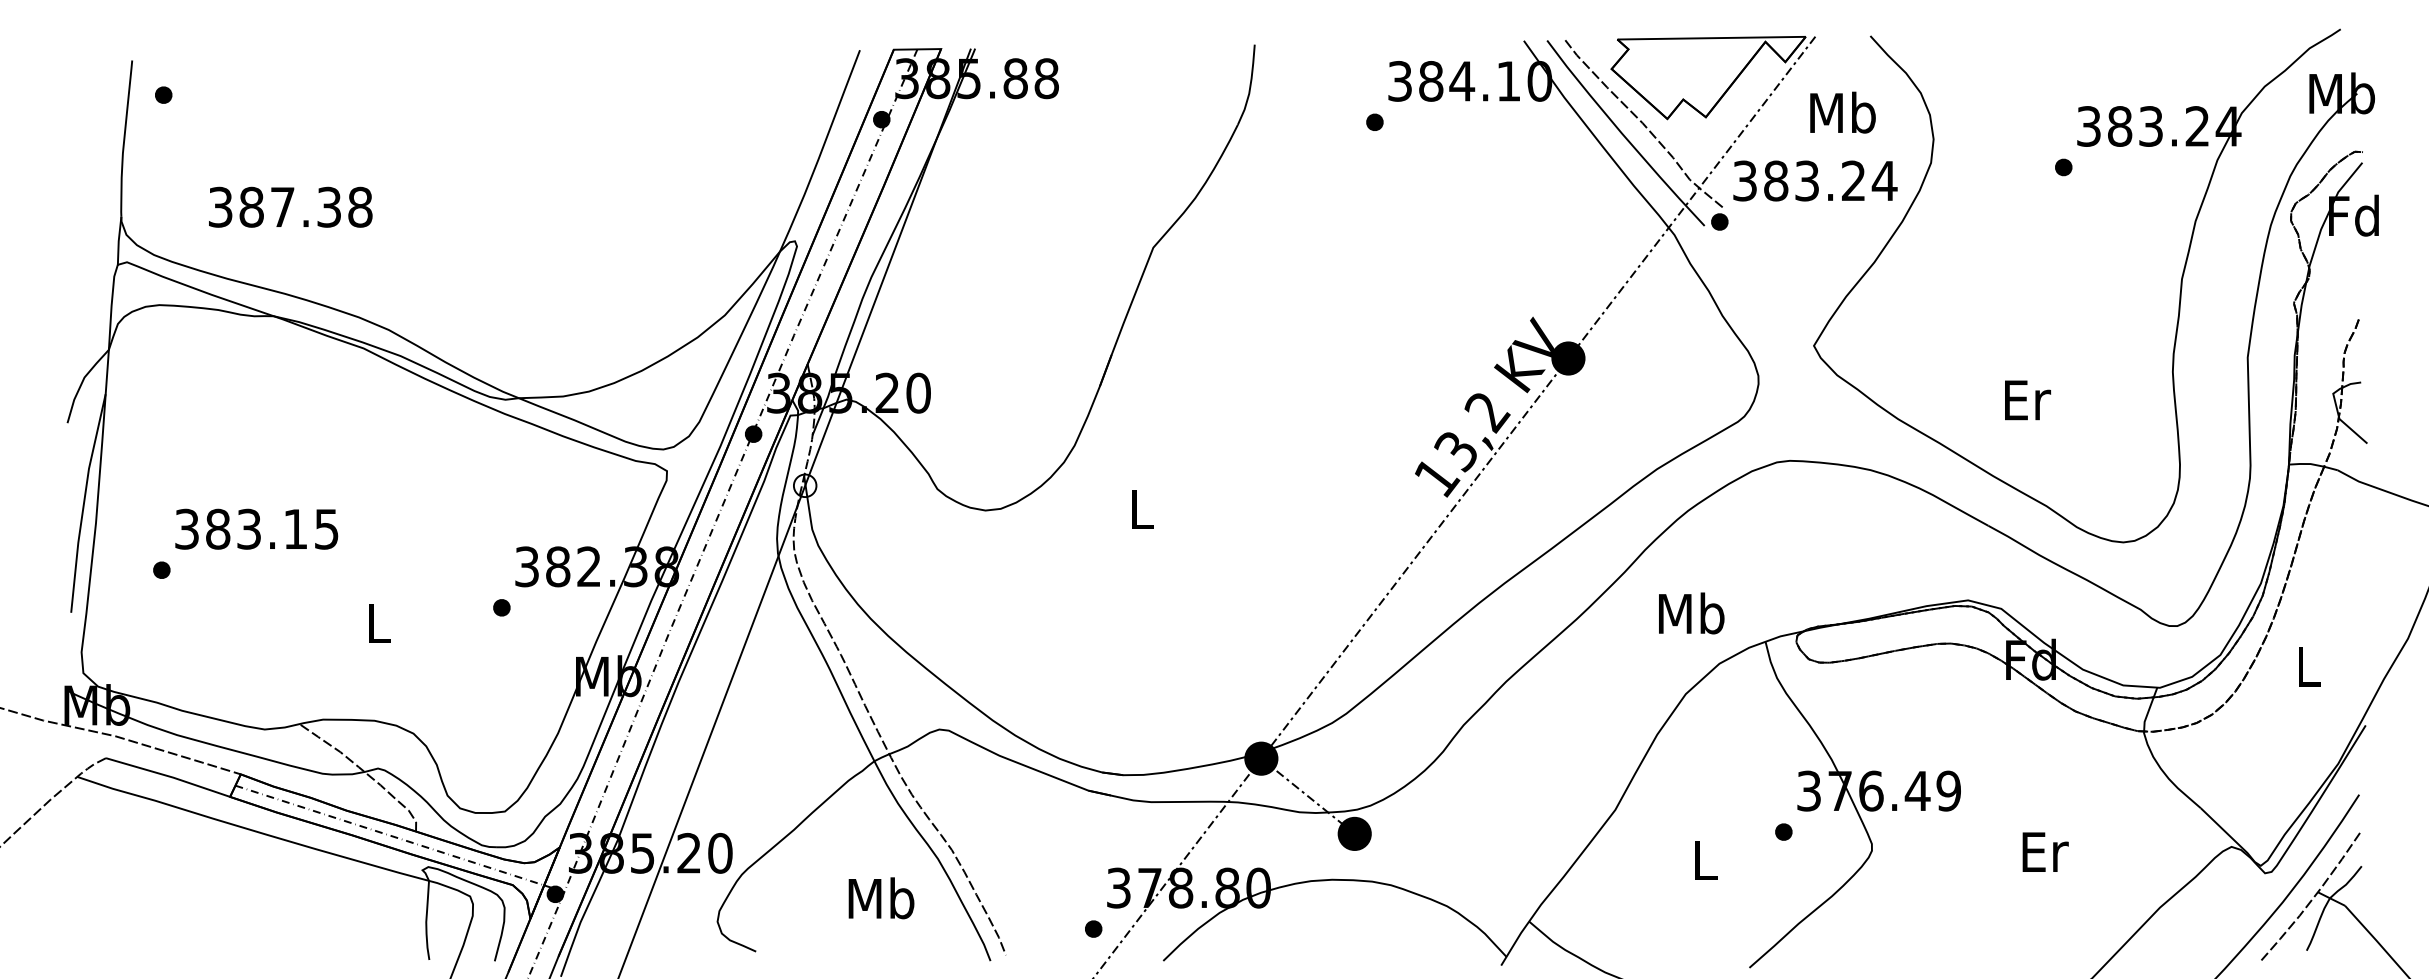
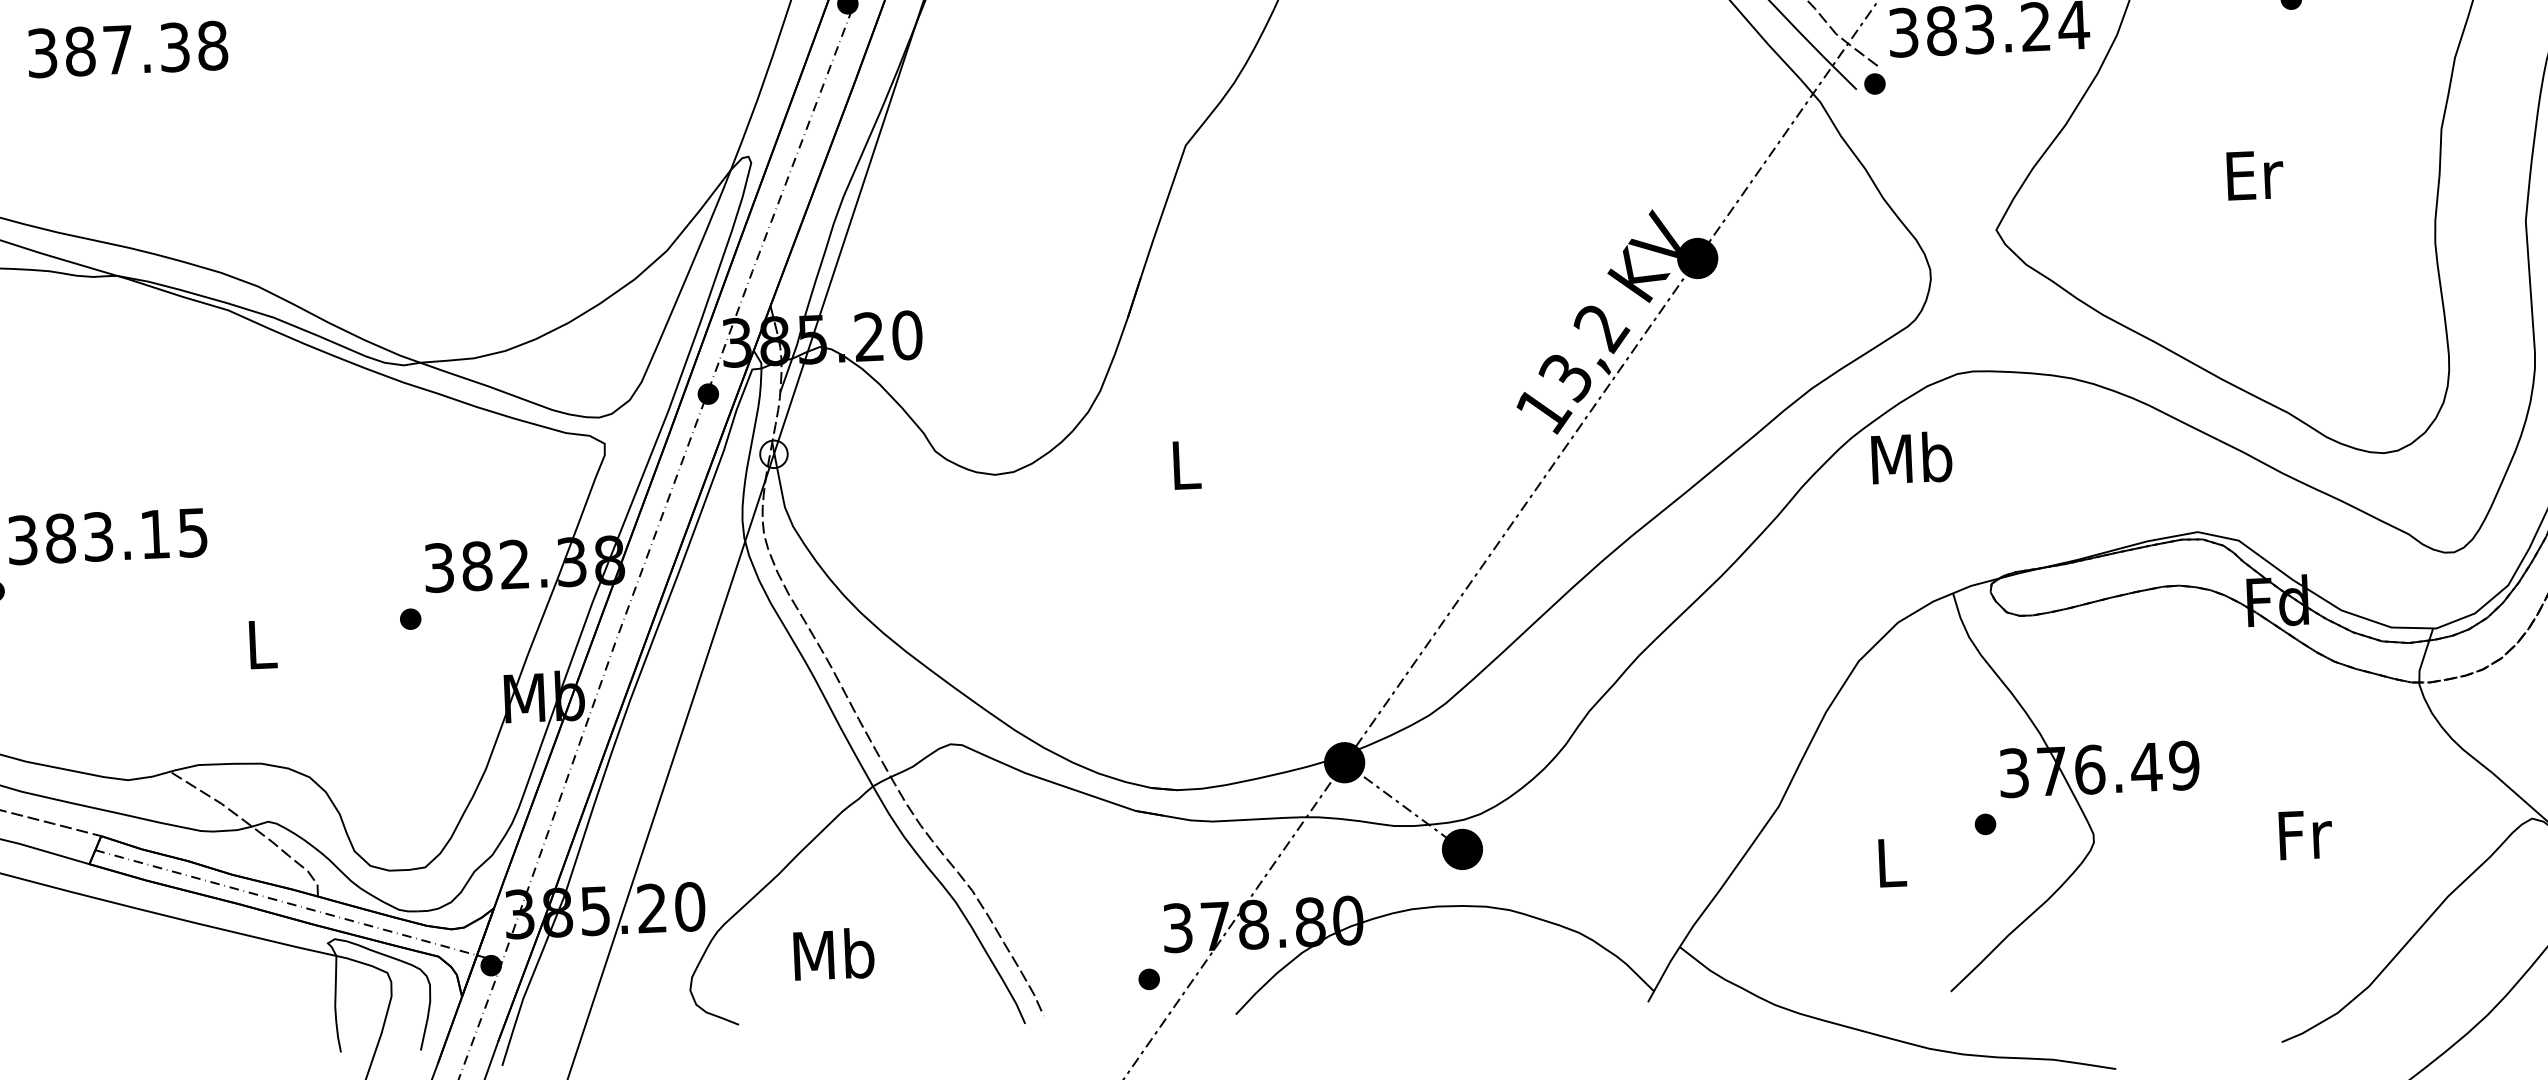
text: (290, 206) -> (127, 48), moved
text: (2027, 400) -> (2254, 175), moved
text: (1691, 613) -> (1911, 458), moved
text: (2045, 851) -> (2305, 834), Er -> Fr
text: (881, 898) -> (834, 954), moved

